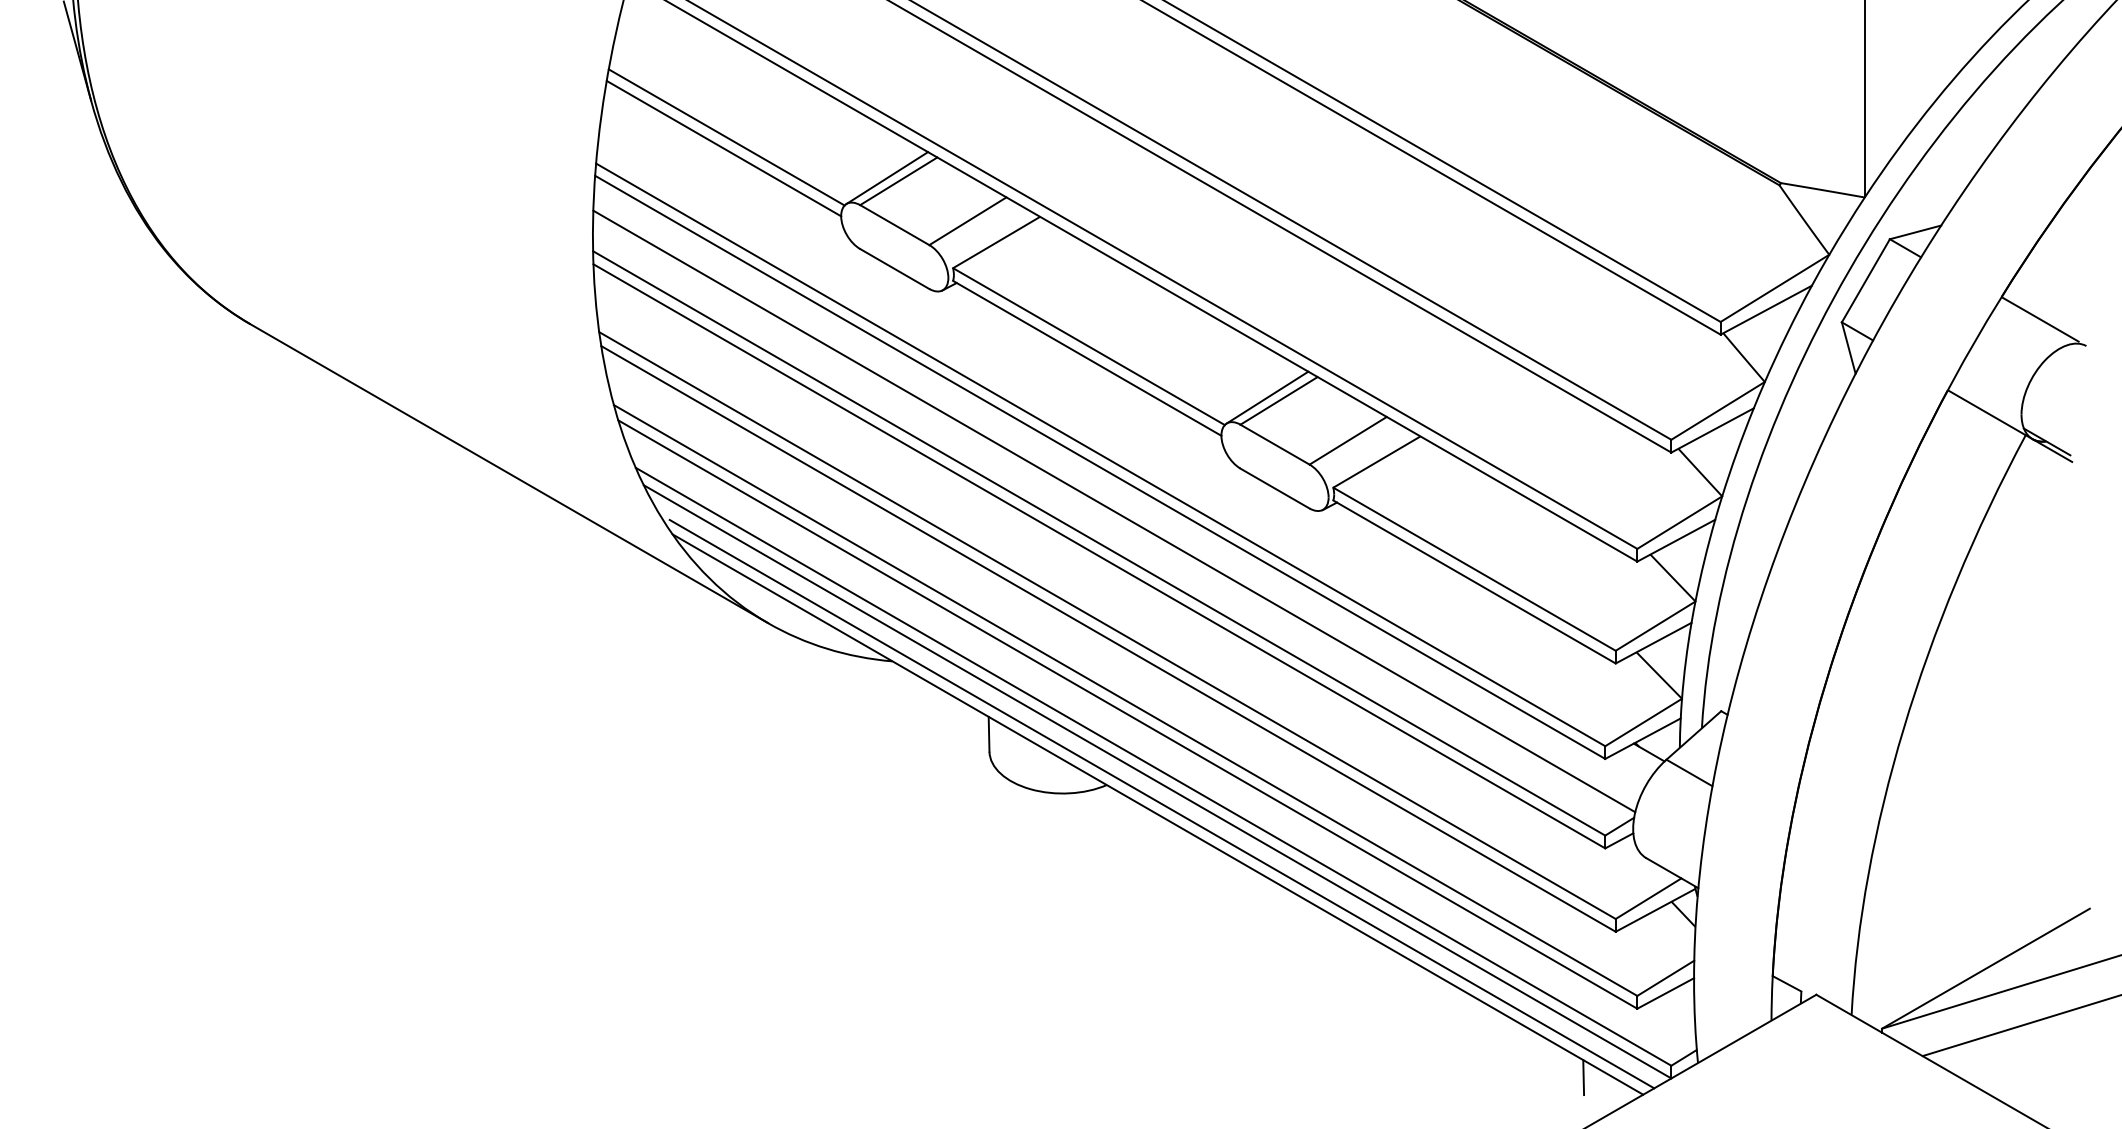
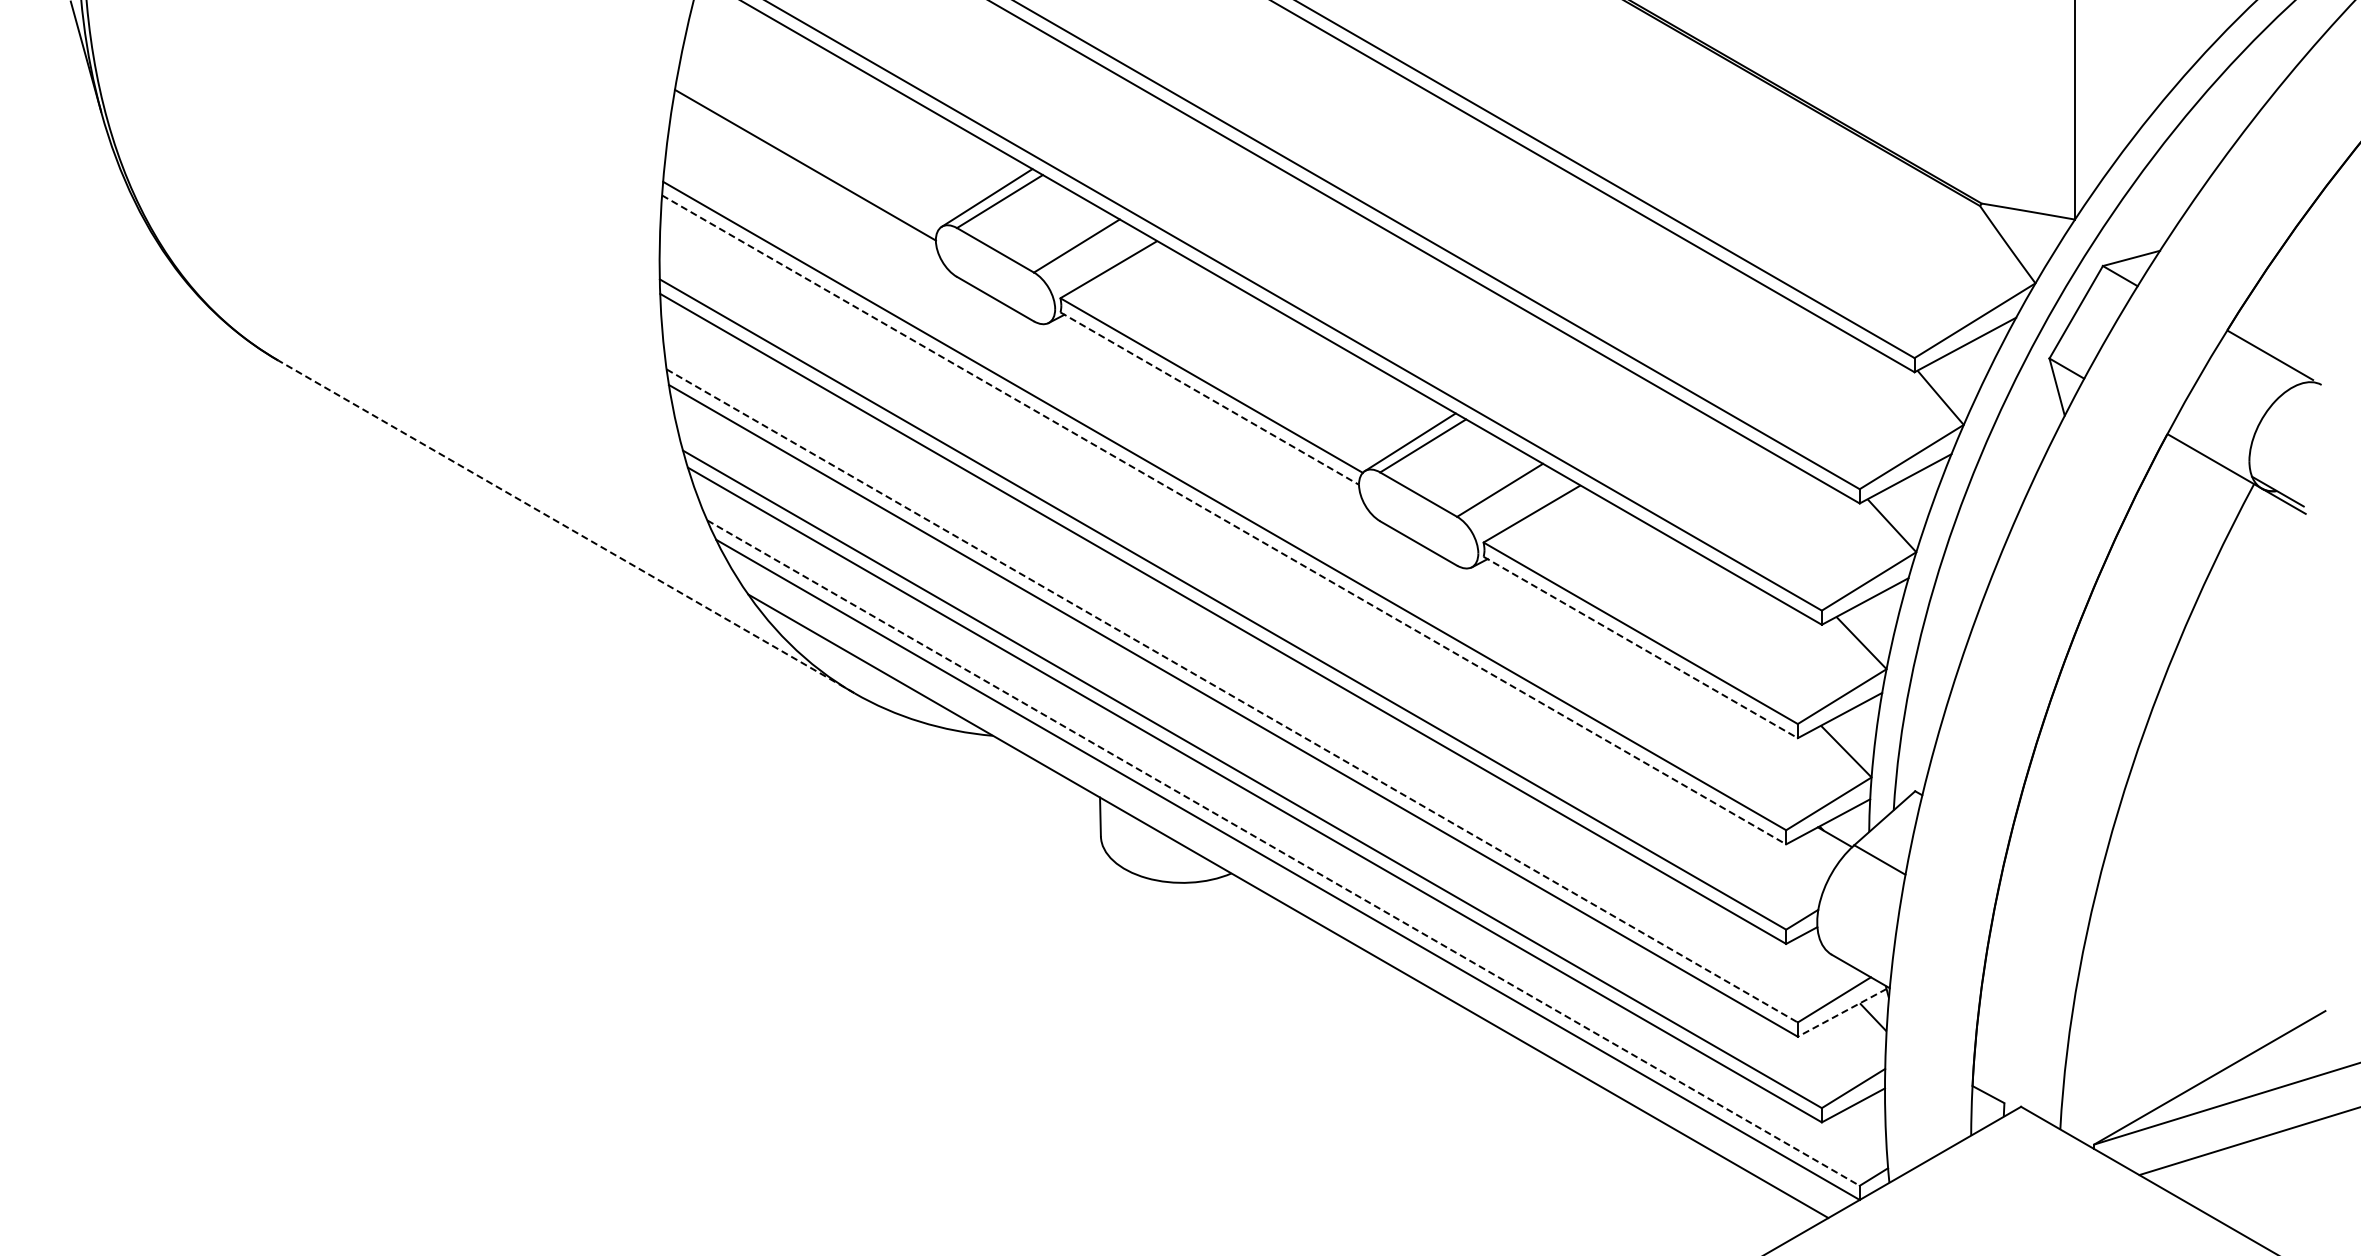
line: (726, 137) -> (808, 152), removed
line: (1087, 358) -> (1210, 398), solid -> dashed
line: (1100, 467) -> (1224, 519), solid -> dashed
line: (509, 473) -> (566, 526), solid -> dashed
line: (1114, 511) -> (1239, 568), removed
line: (1475, 582) -> (1641, 647), solid -> dashed
line: (1107, 626) -> (1232, 696), solid -> dashed
line: (1153, 767) -> (1283, 853), solid -> dashed
line: (1161, 803) -> (1292, 894), removed
line: (1654, 910) -> (1841, 1013), solid -> dashed
line: (1583, 1077) -> (1761, 1198), removed

